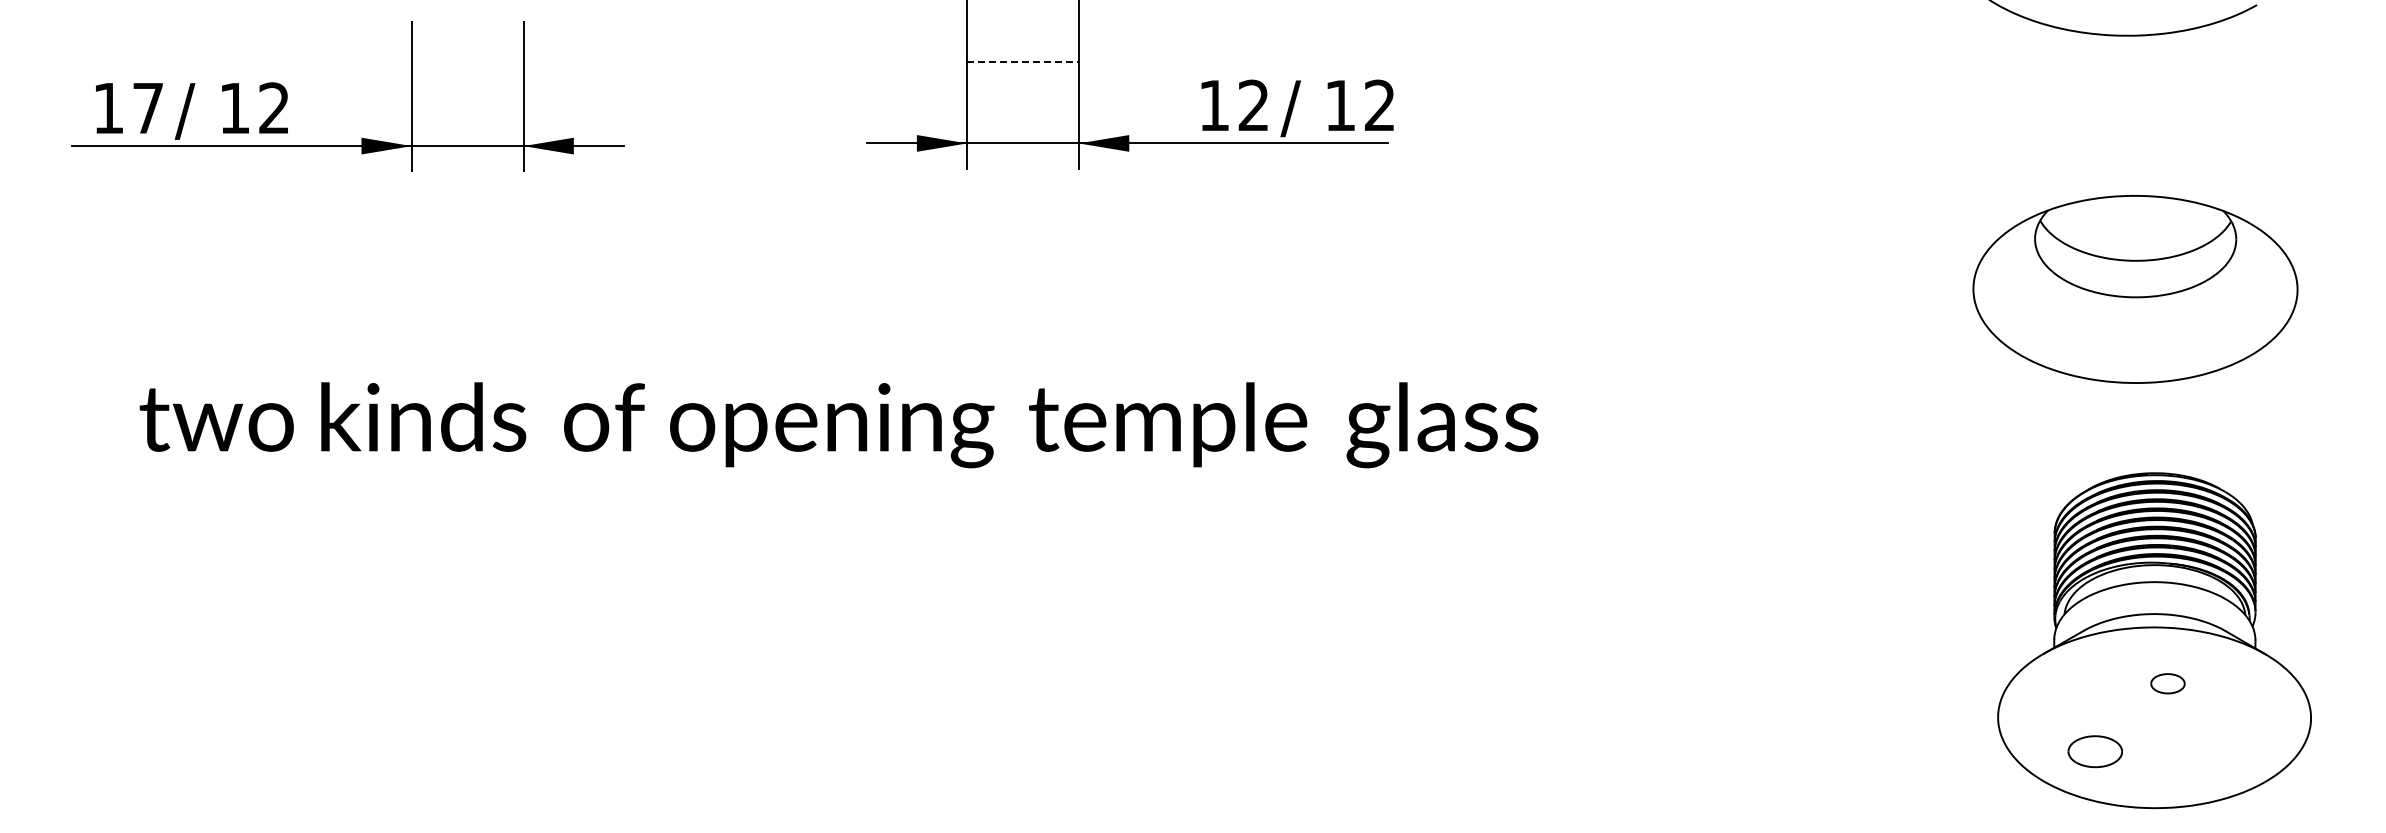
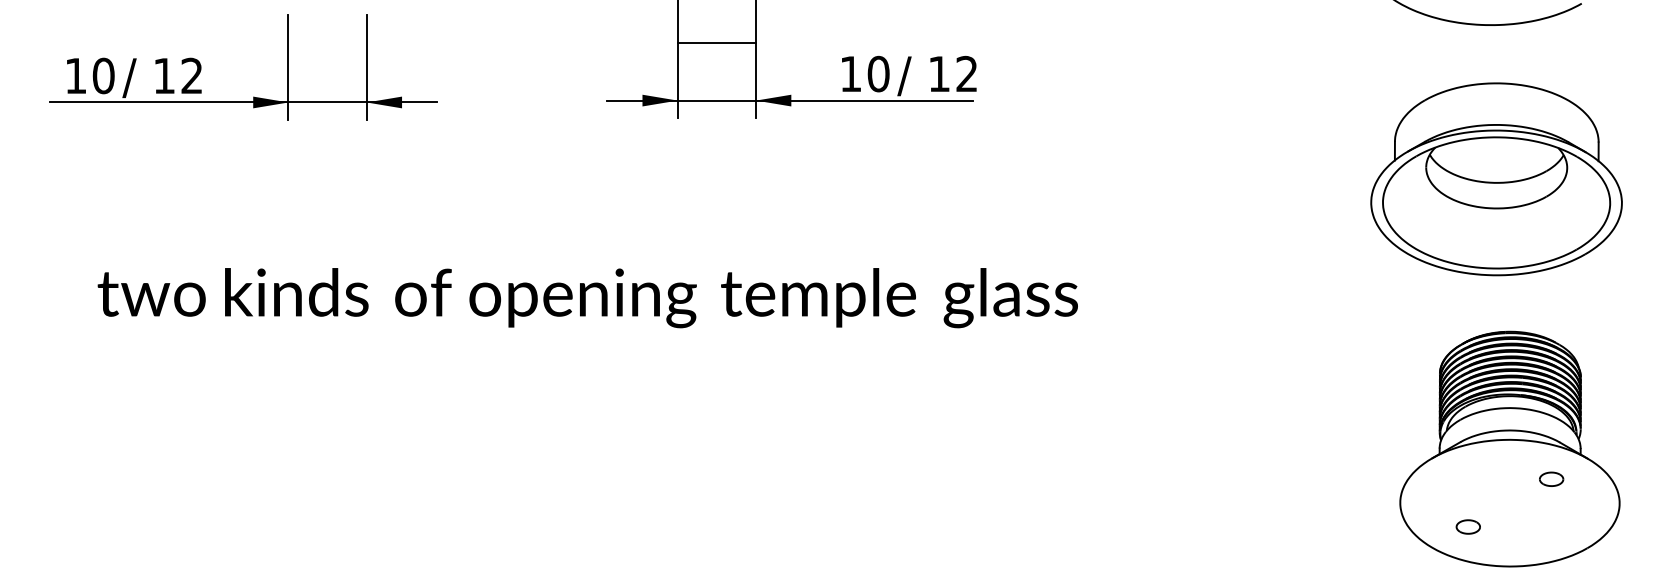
line: (1023, 61) -> (717, 43), dashed -> solid
text: (1253, 105) -> (878, 74), 12 -> 10
text: (147, 108) -> (103, 76), 17 -> 10
part: (2135, 255) -> (1496, 179), added
part: (2167, 683) -> (1551, 479), moved
part: (2094, 751) -> (1467, 526), size x0.62

